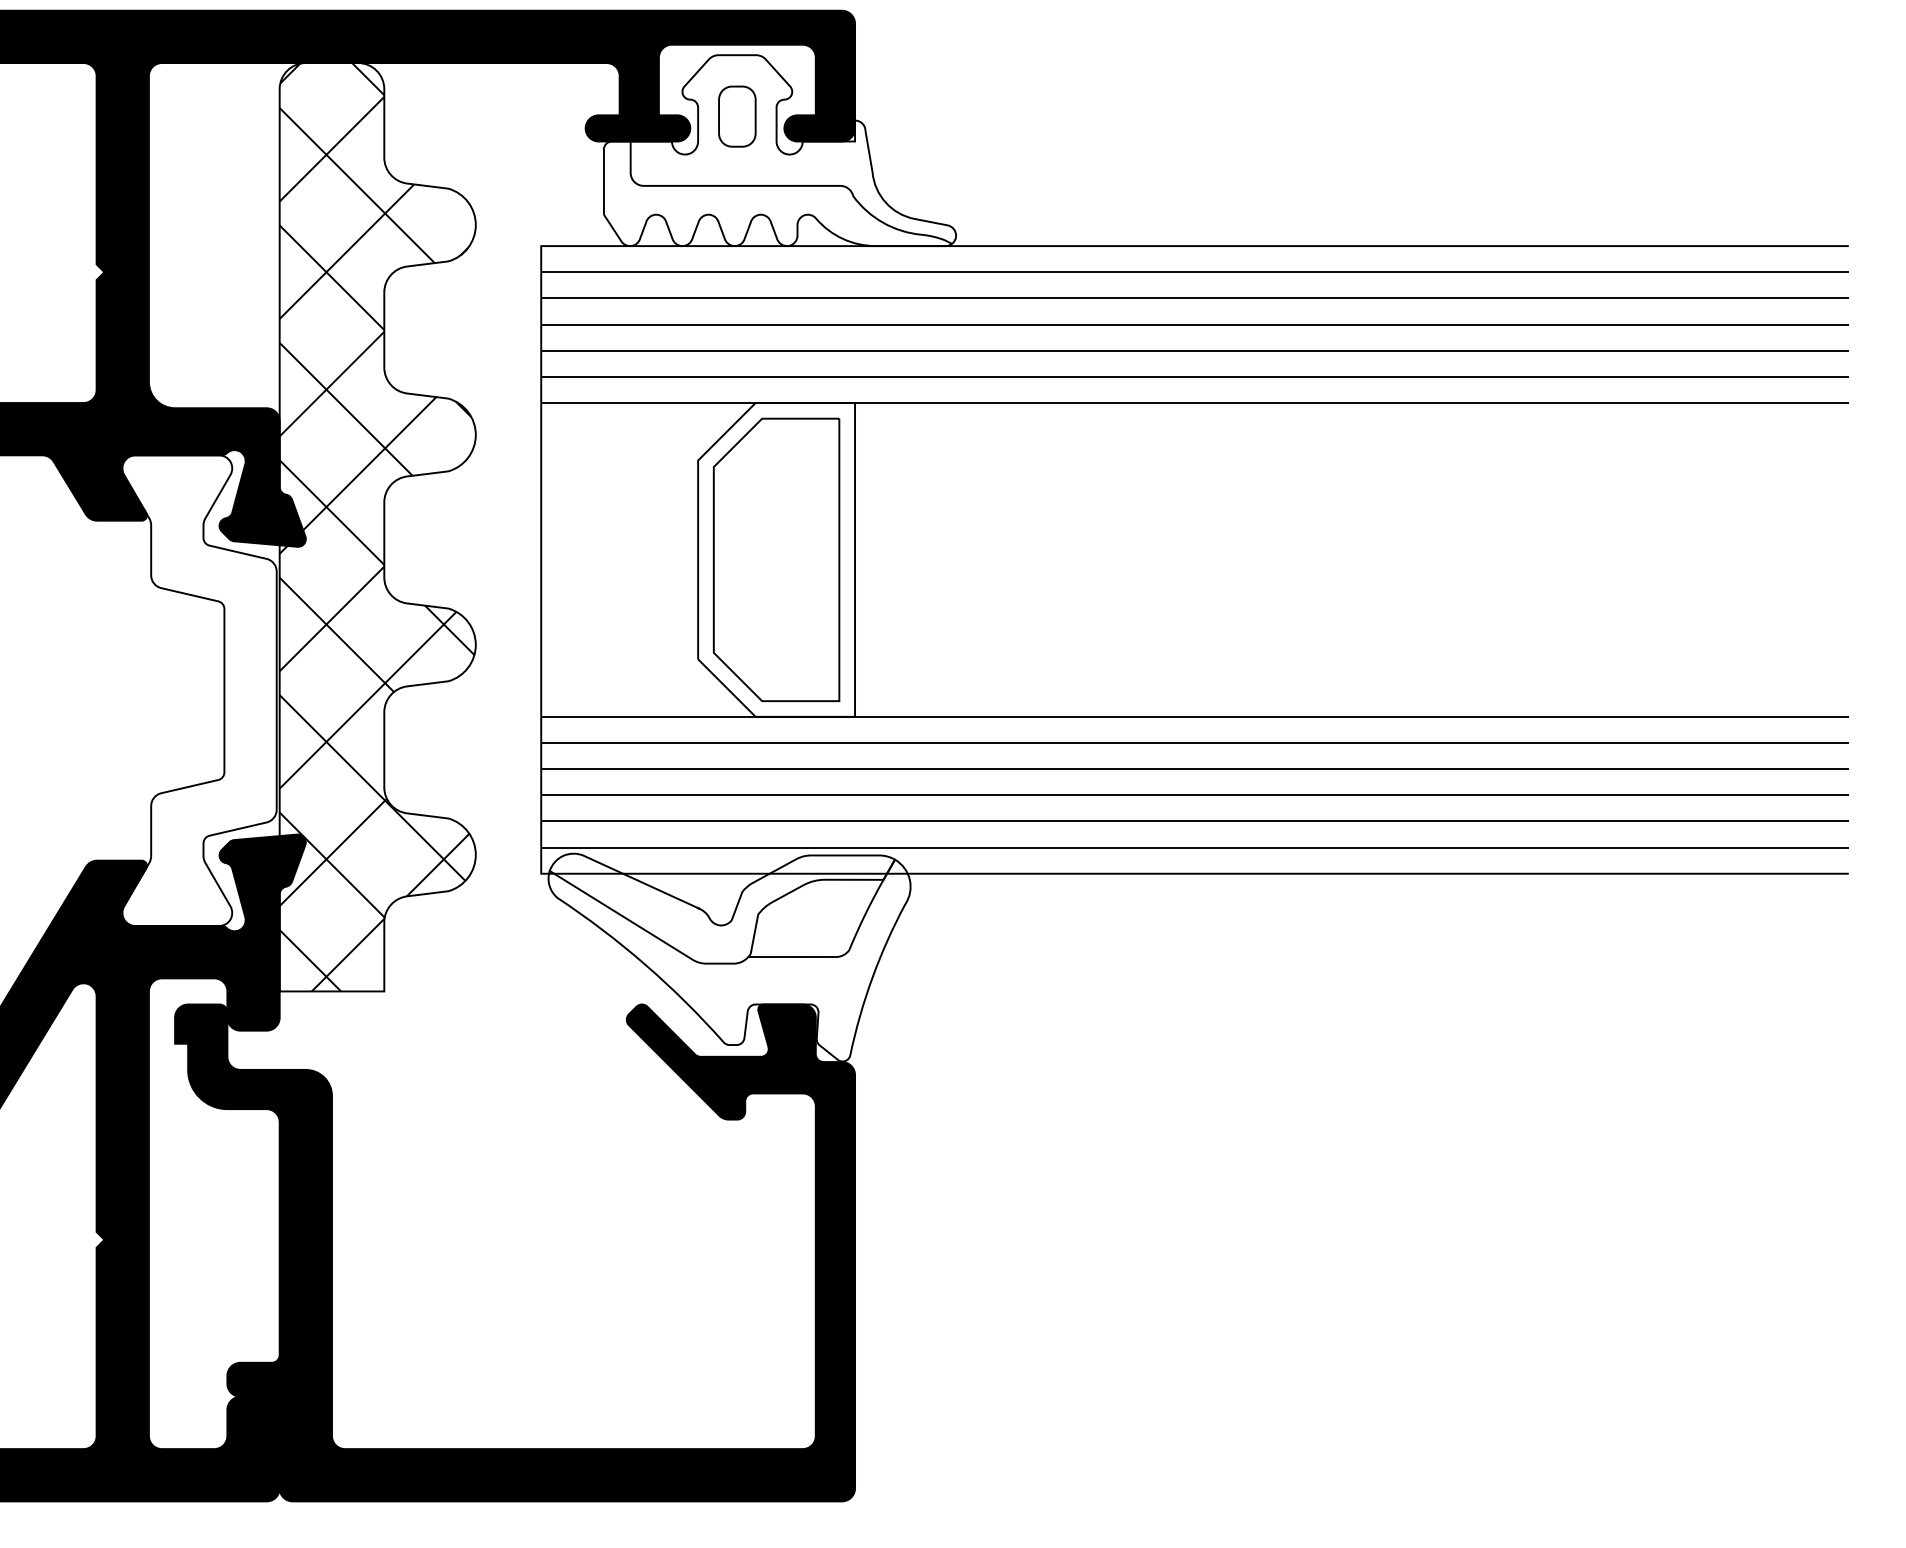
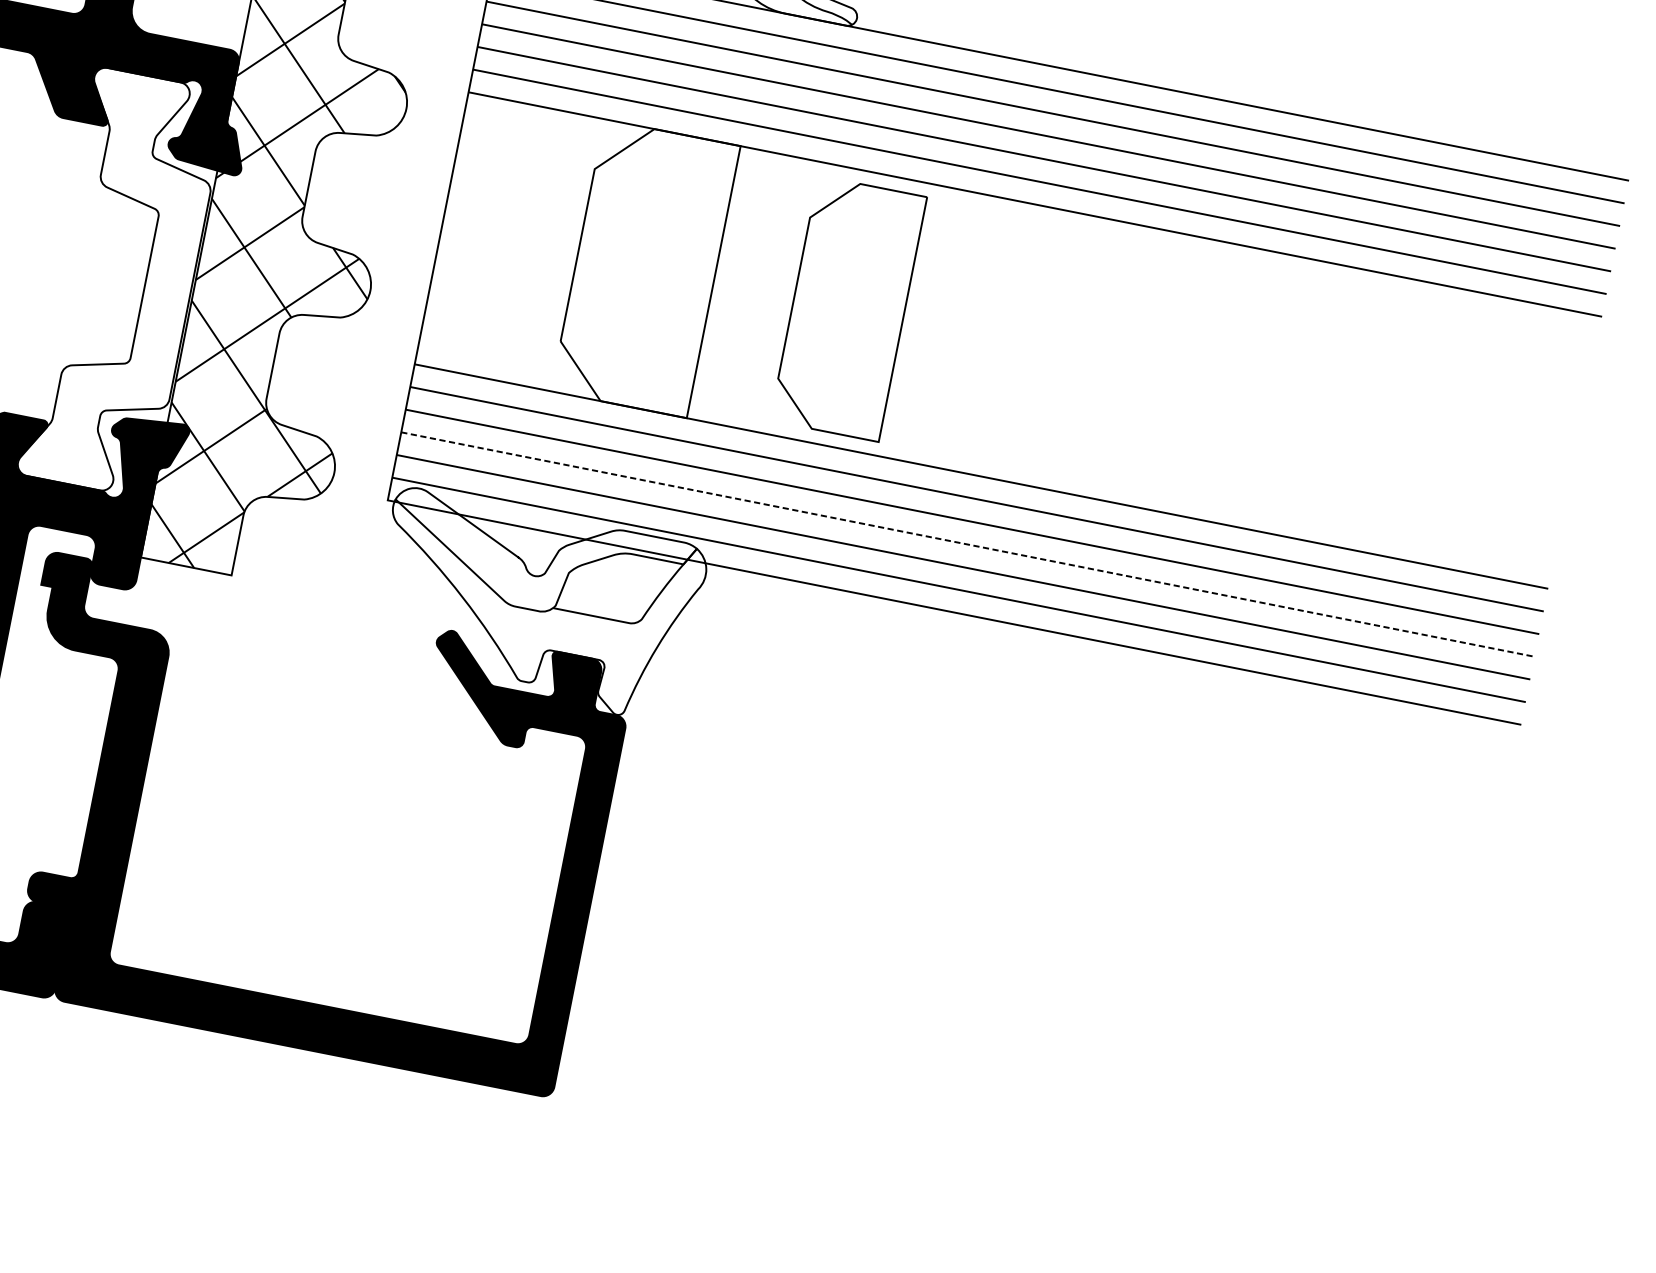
part: (776, 559) -> (848, 308), moved
line: (1195, 795) -> (968, 544), solid -> dashed

